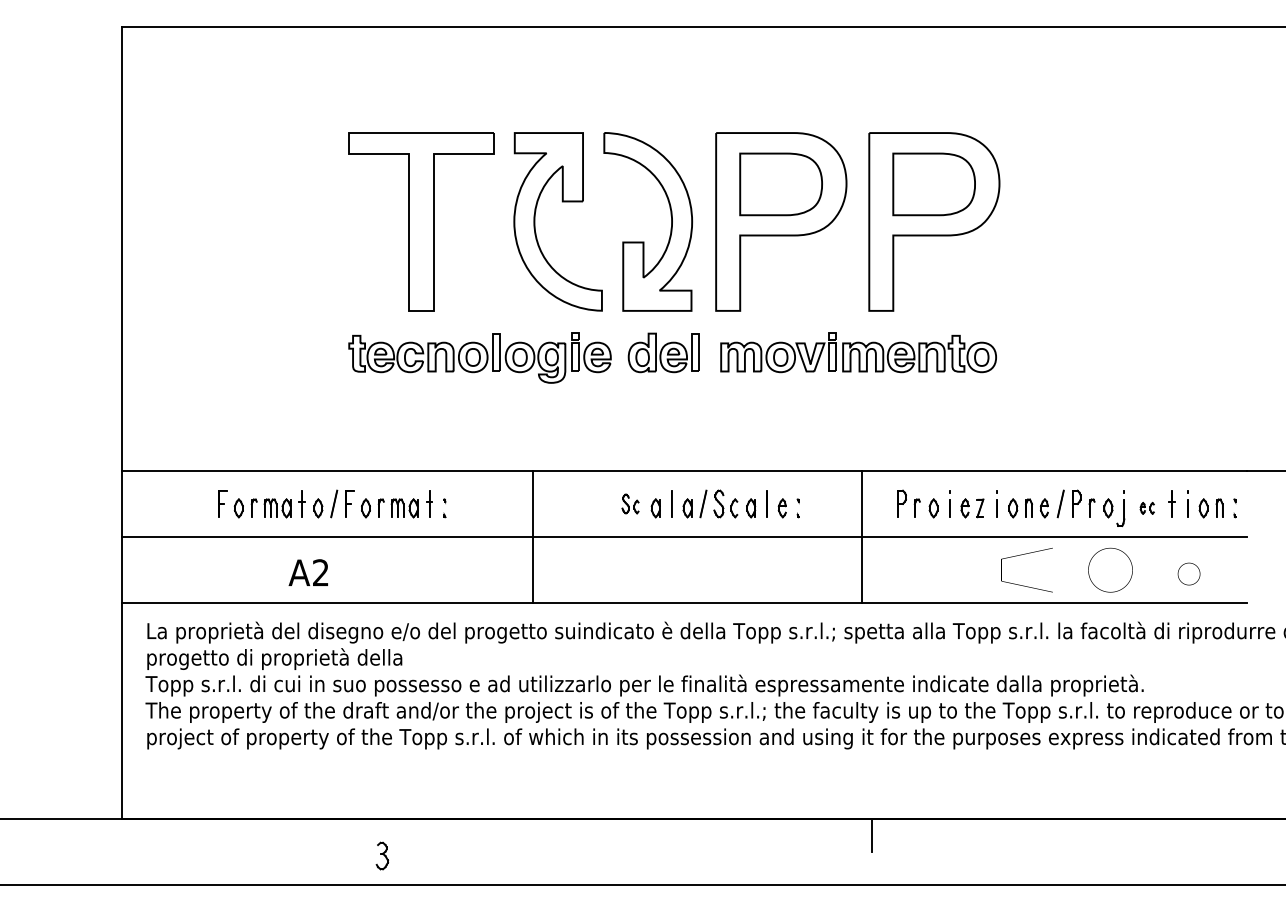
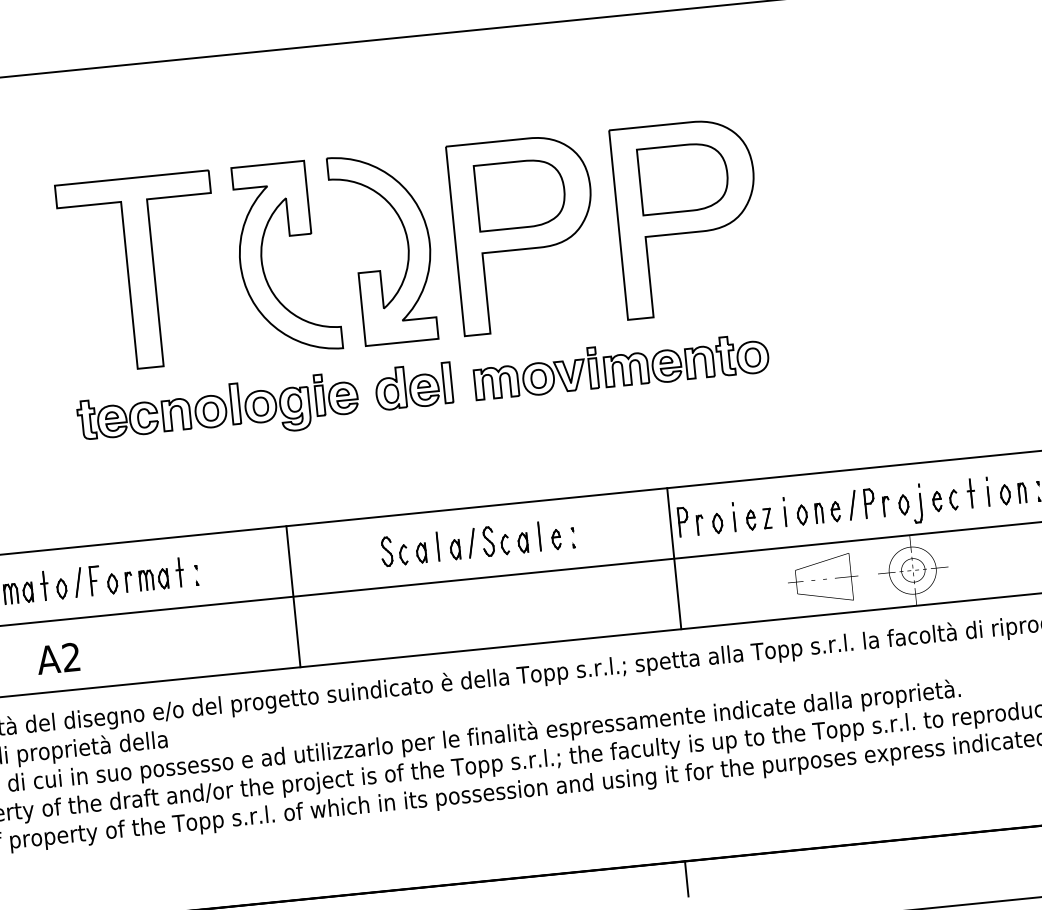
part: (630, 503) -> (394, 550), size x1.43
part: (1147, 508) -> (945, 500), size x1.67
line: (862, 536) -> (674, 558), moved
part: (1188, 573) -> (912, 569), moved

